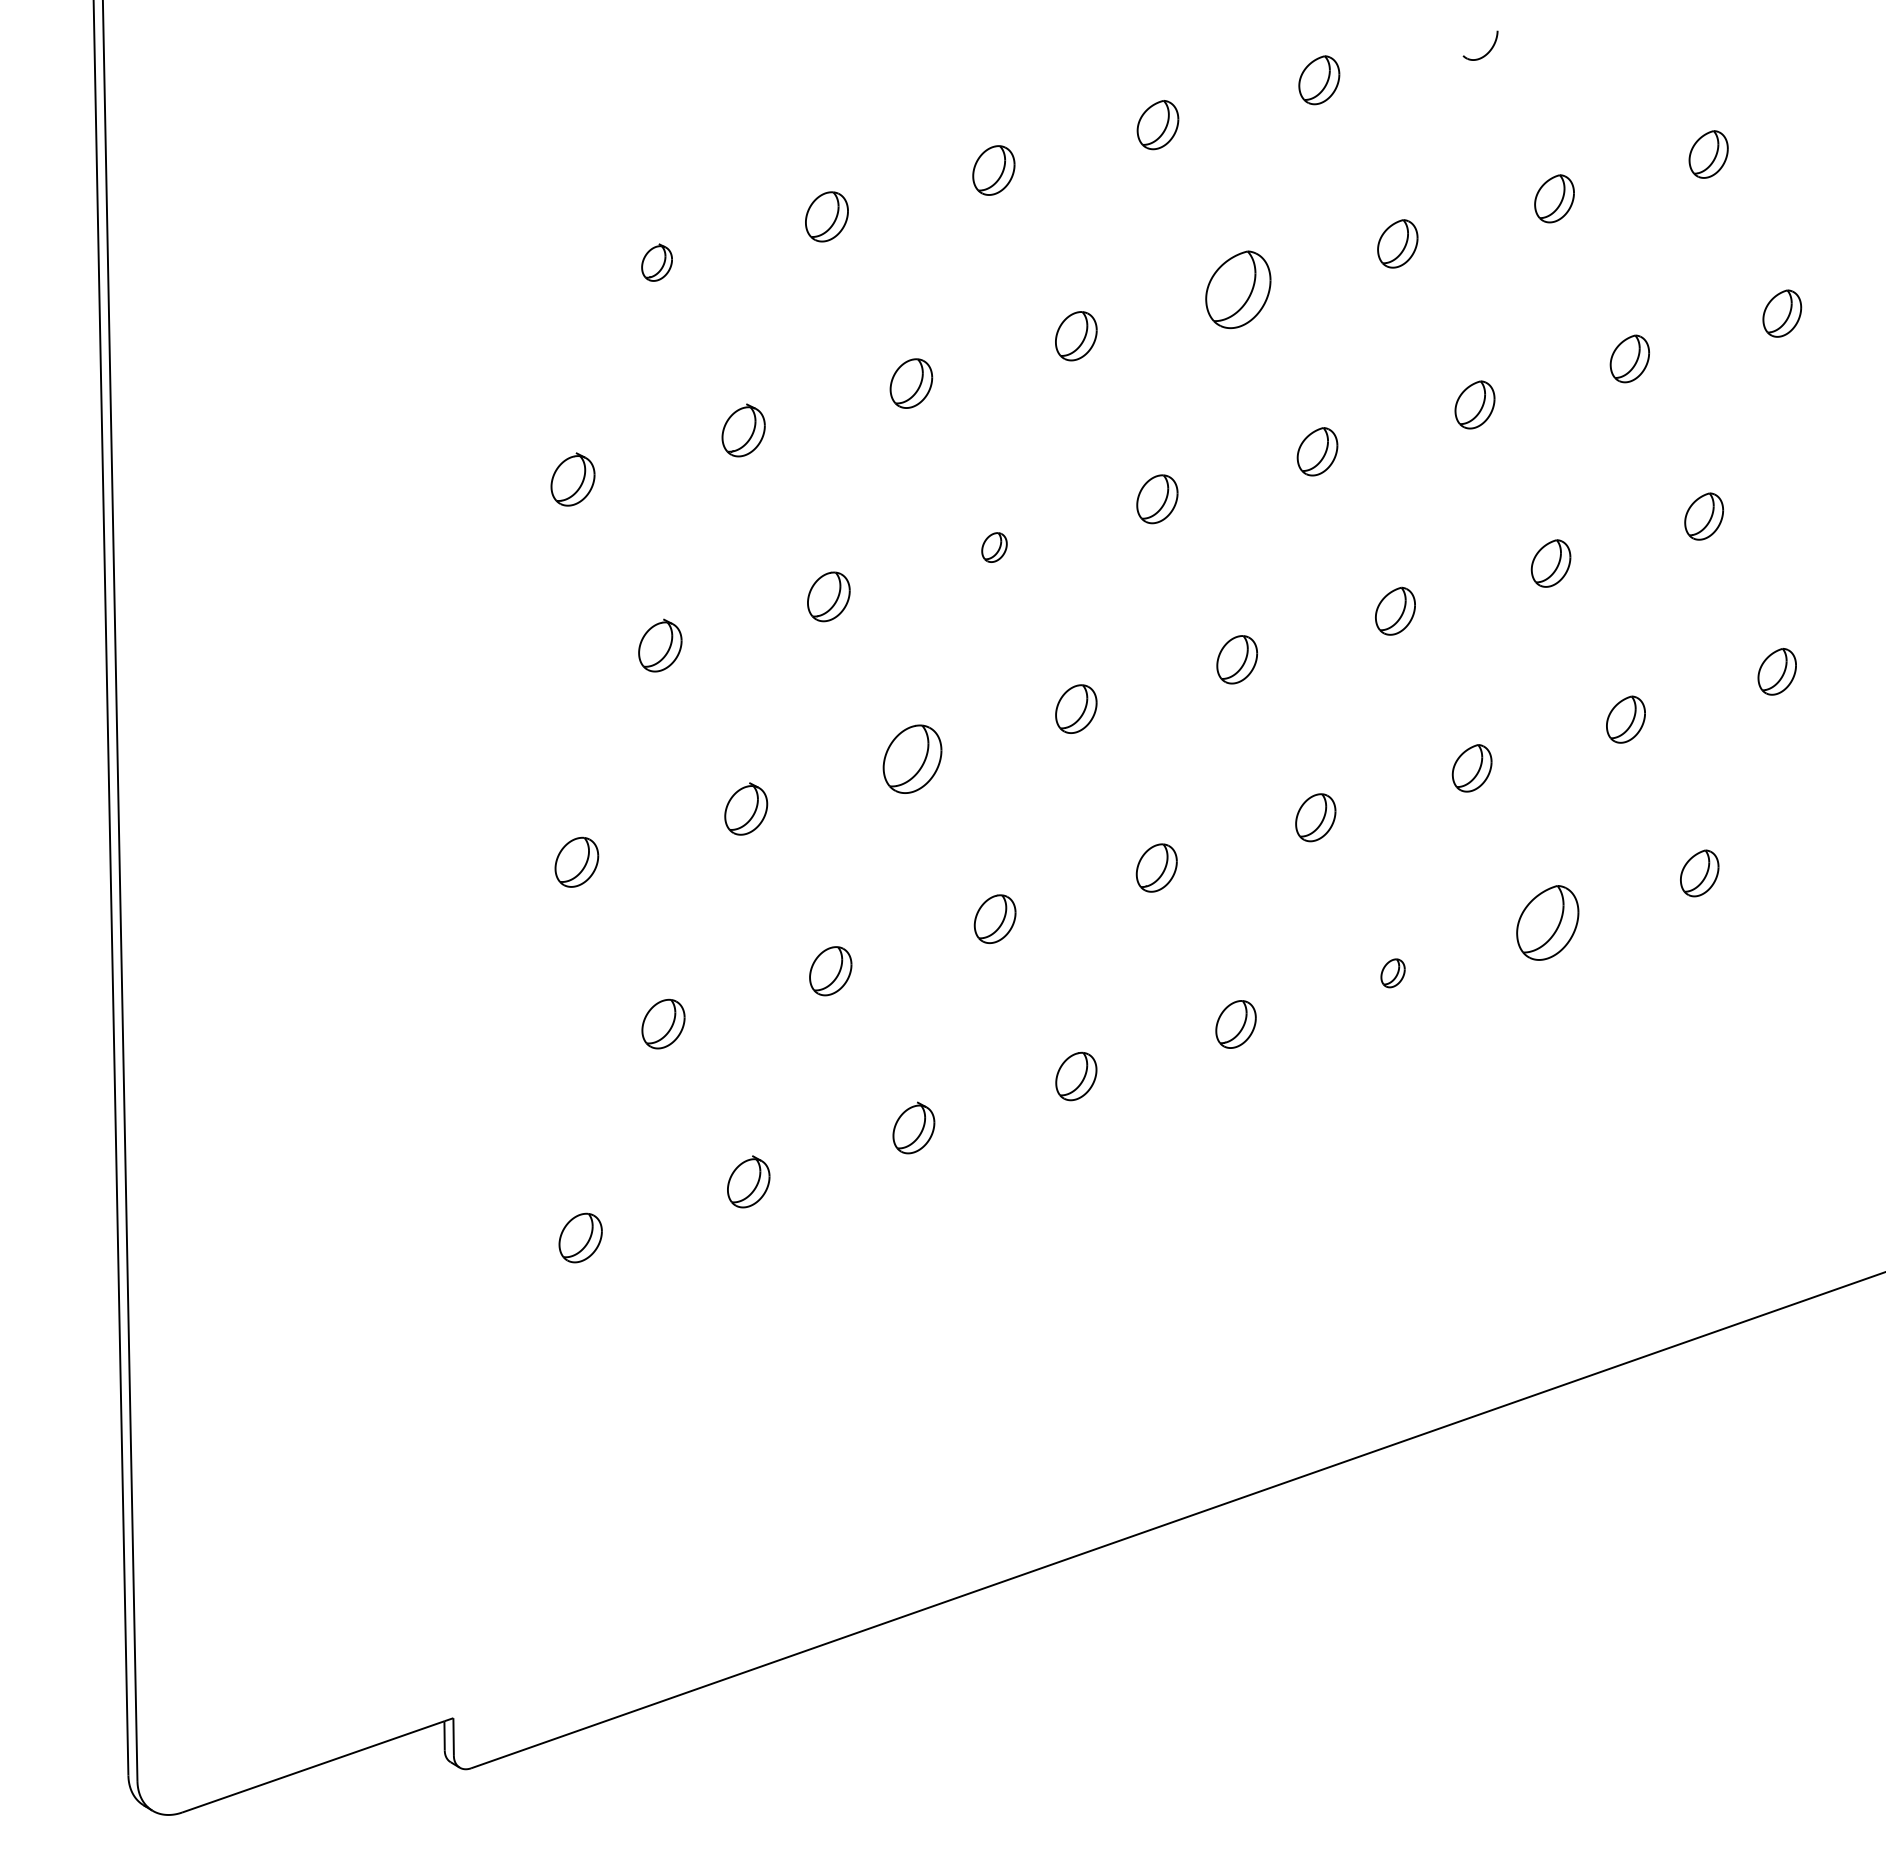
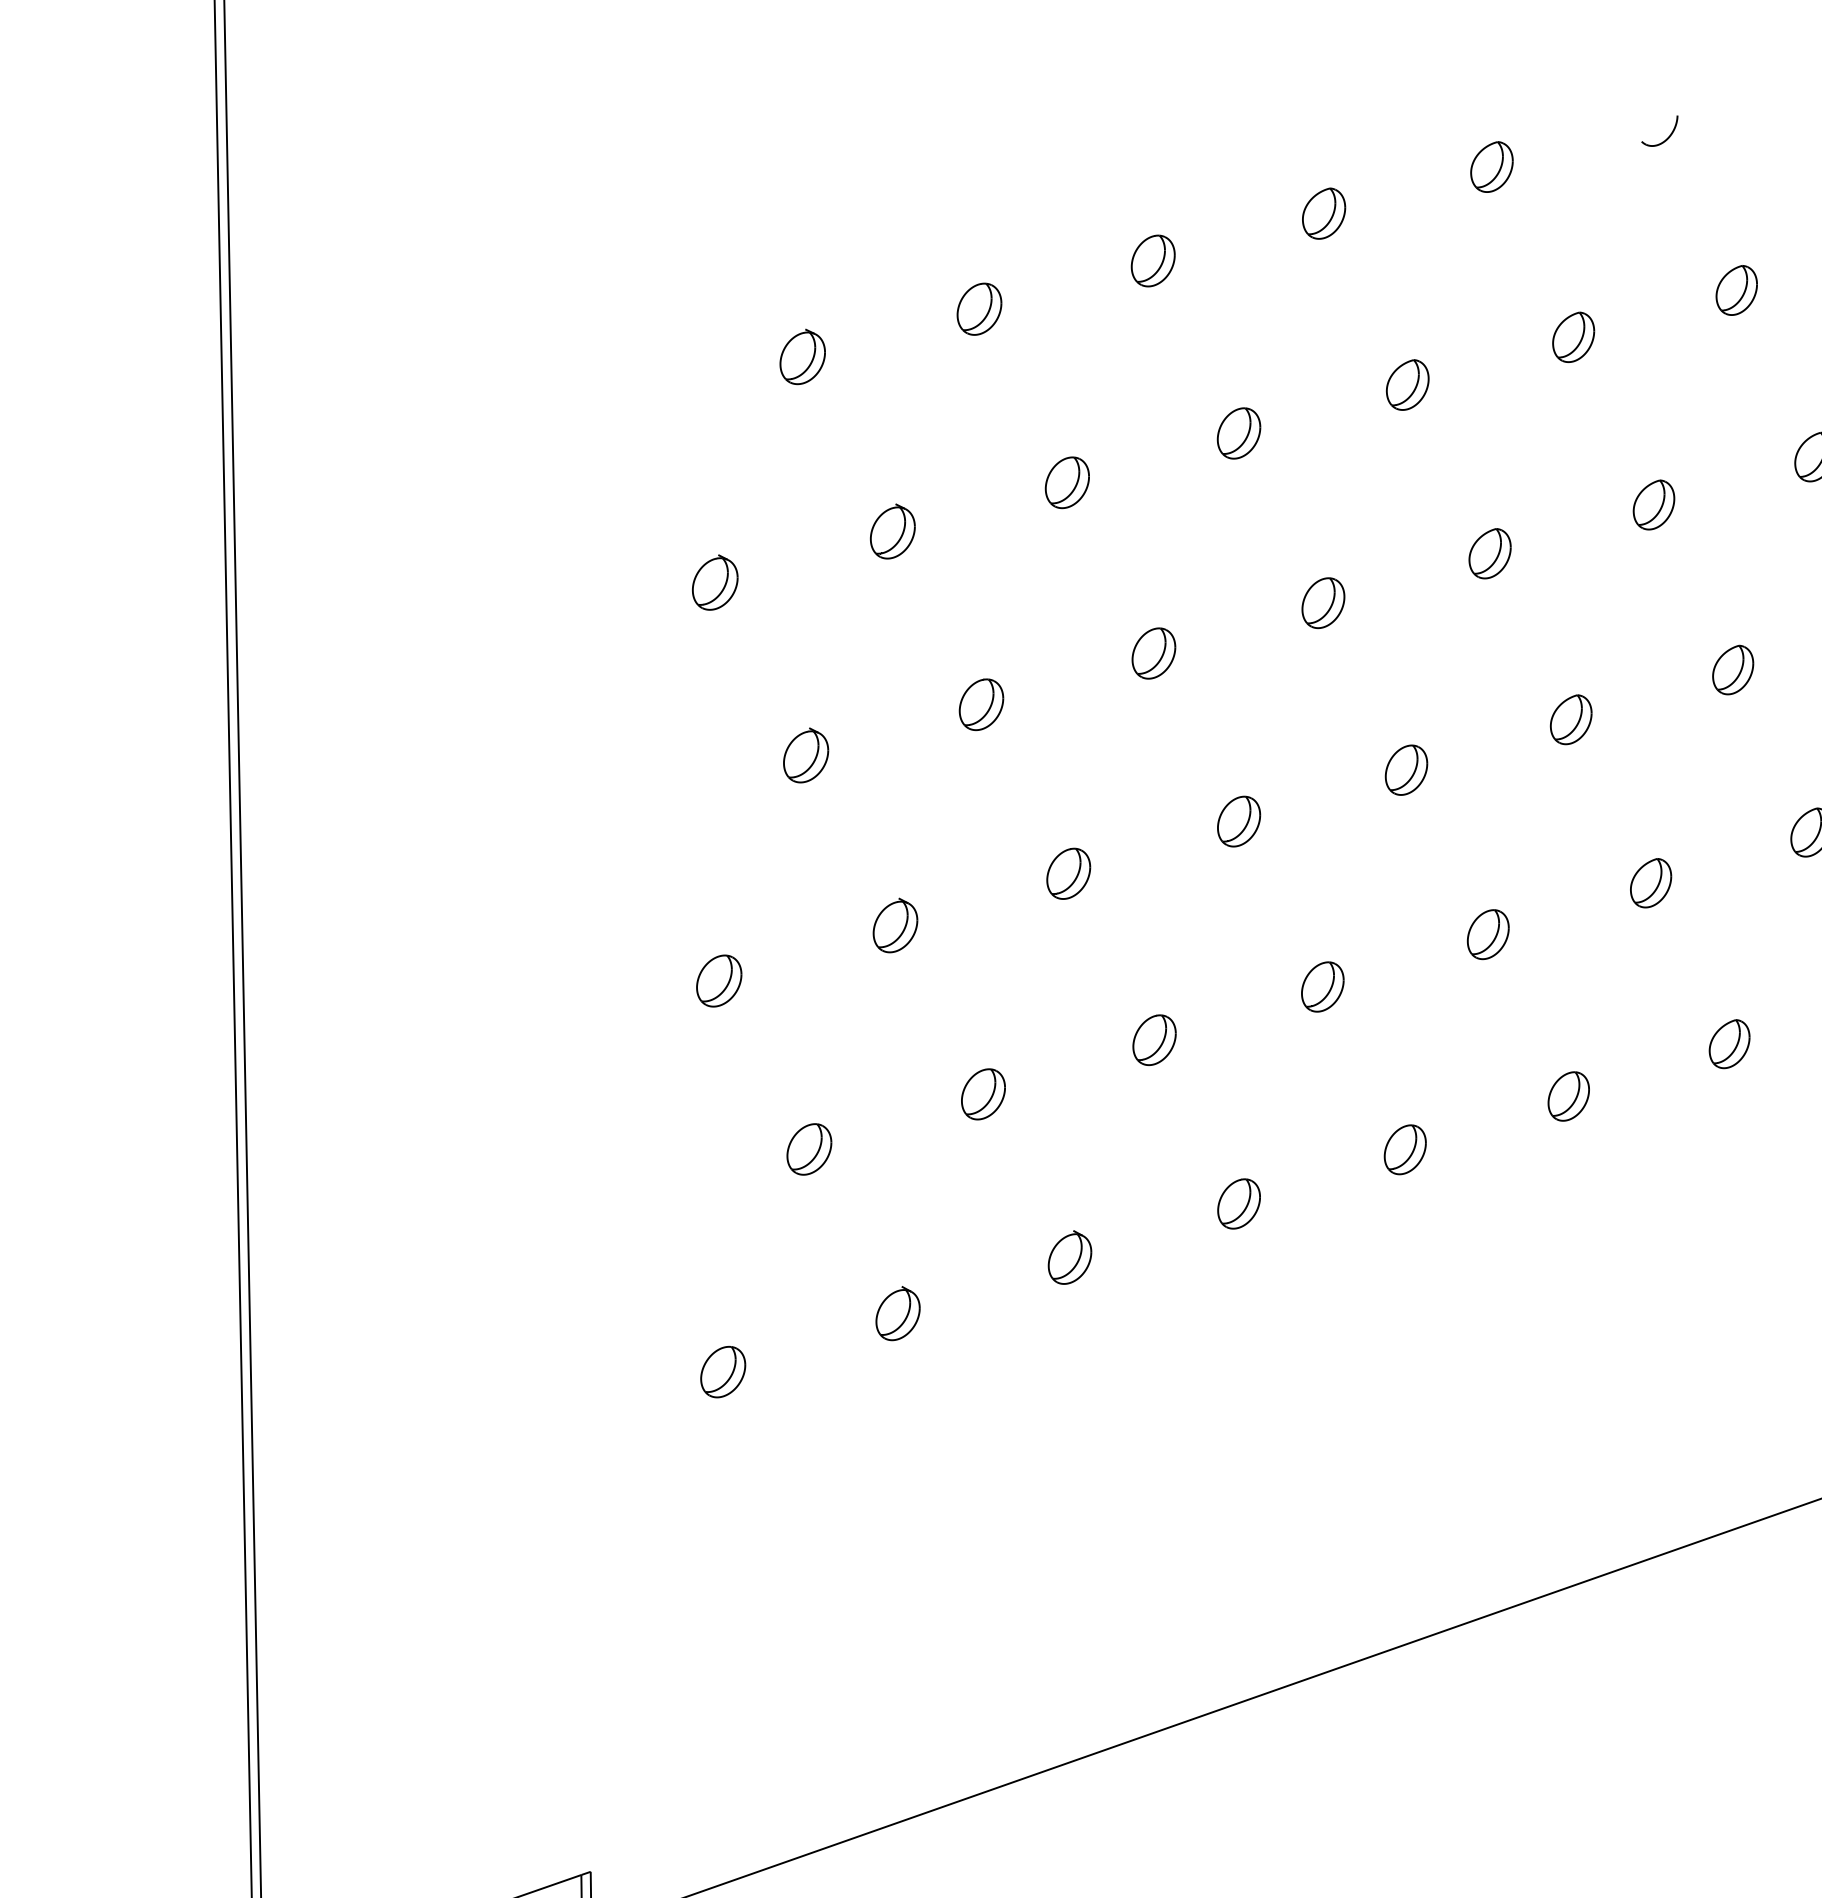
part: (656, 262) -> (802, 356), size x1.43
part: (1238, 289) -> (1407, 384), size x0.62
part: (994, 547) -> (1153, 653), size x1.67
part: (912, 759) -> (1068, 874), size x0.71
part: (1547, 922) -> (1729, 1043), size x0.62
part: (1392, 973) -> (1568, 1096), size x1.67

